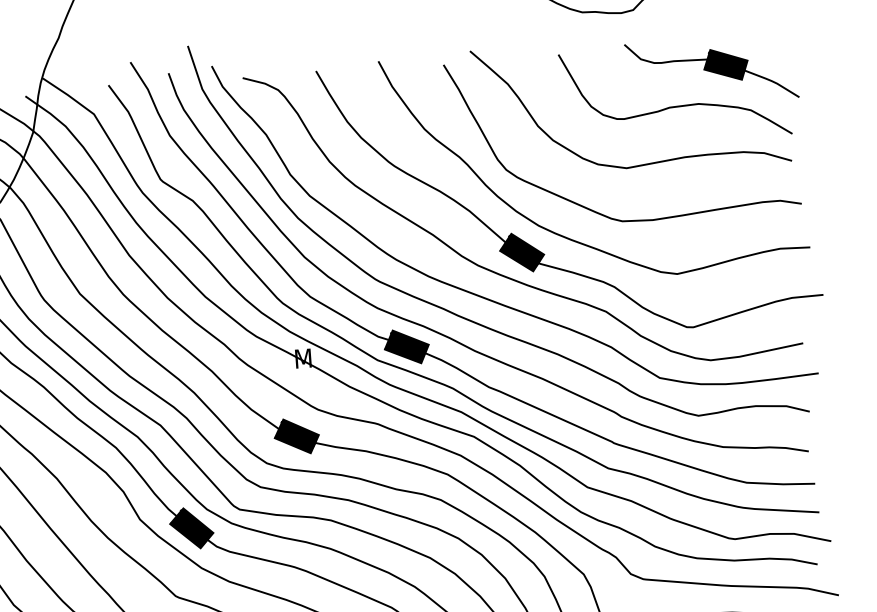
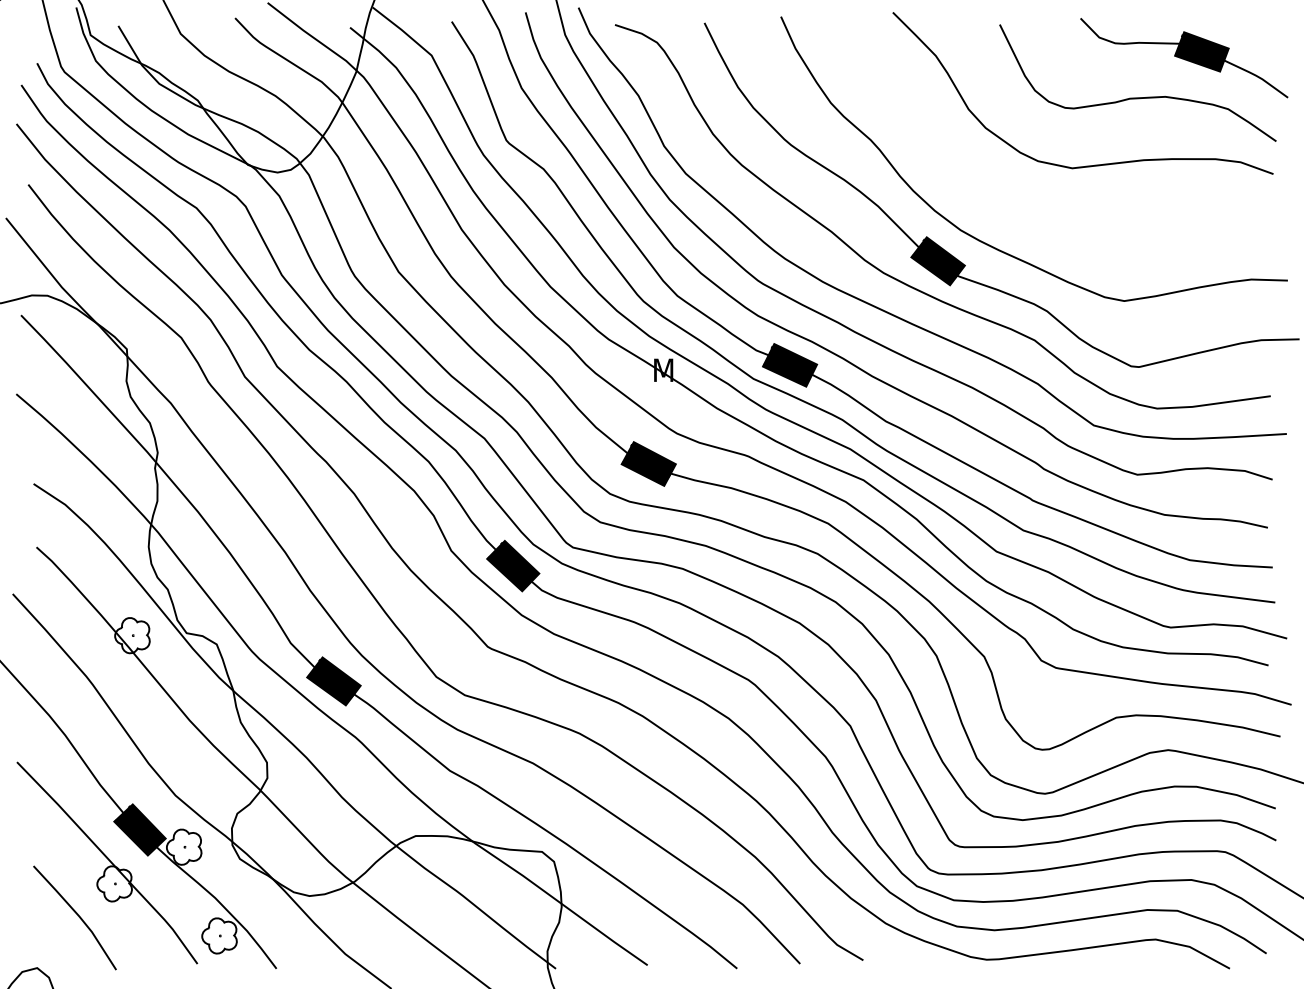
curve: (589, 208) -> (1023, 213), removed

